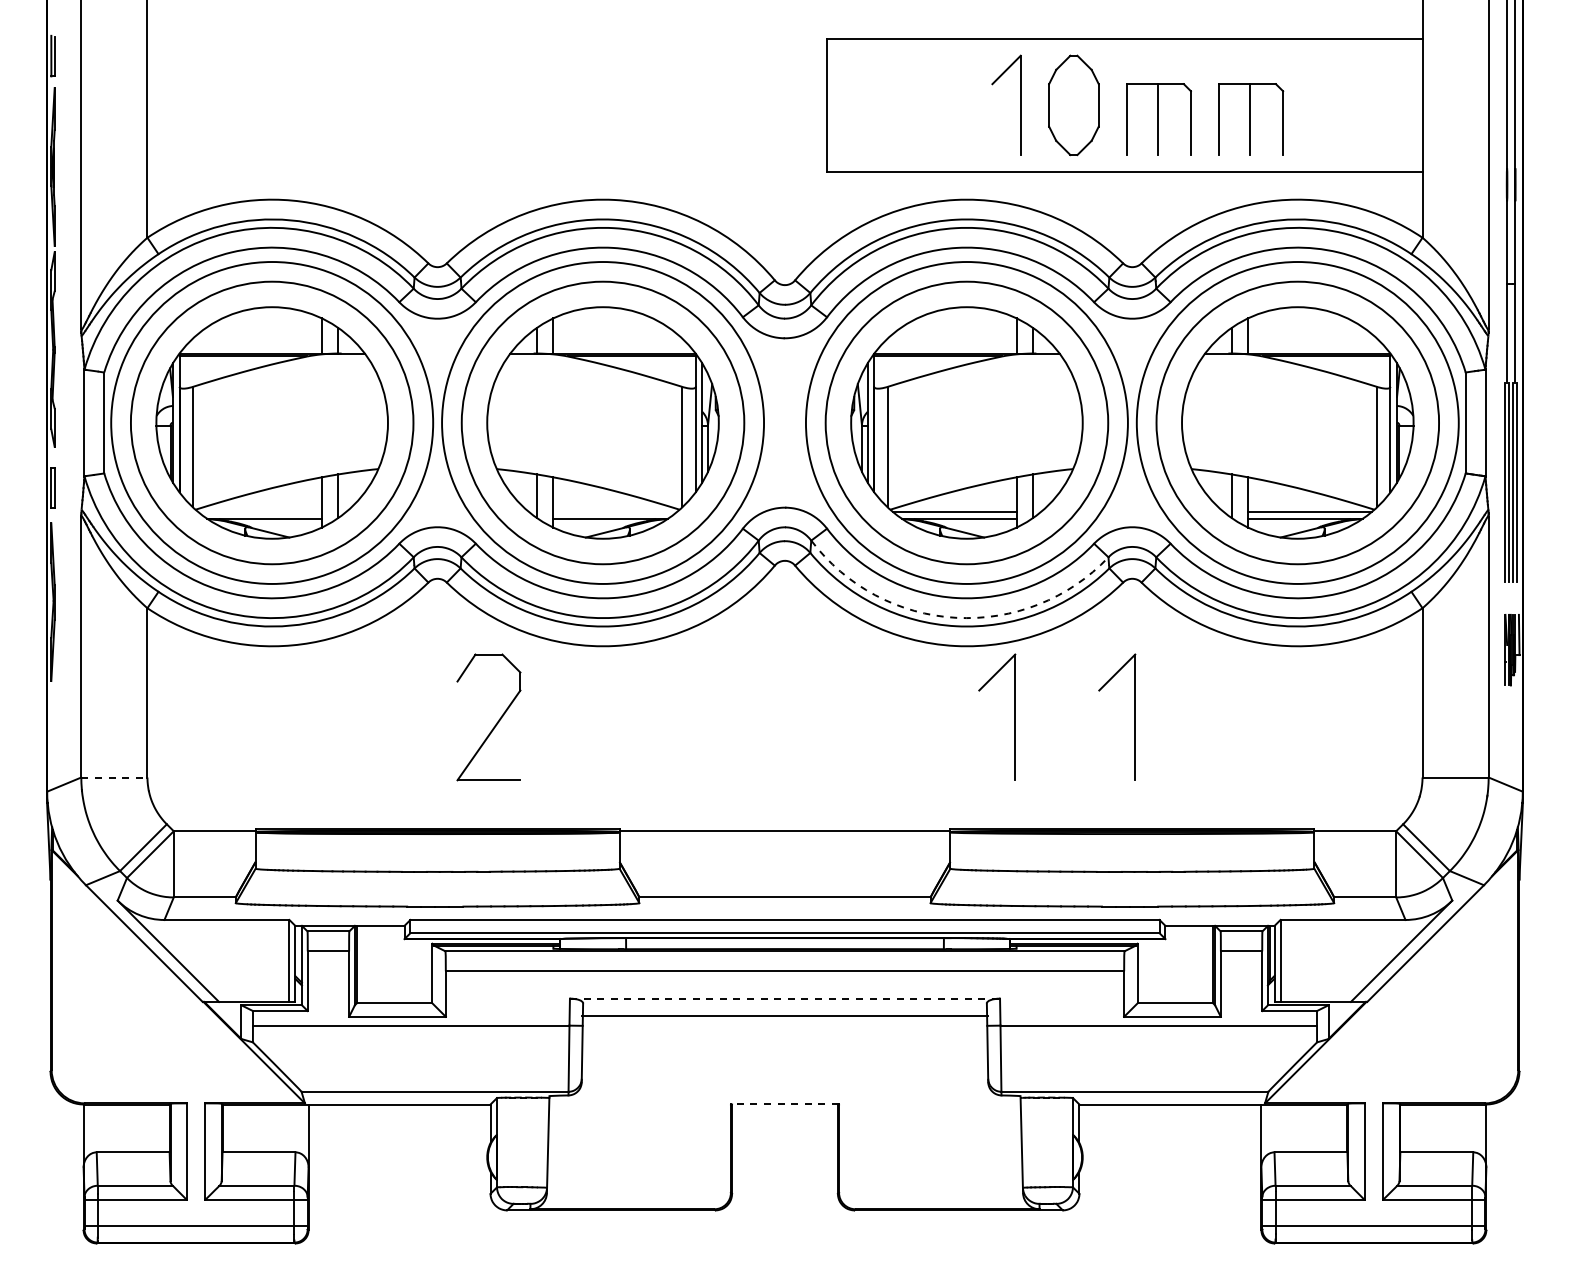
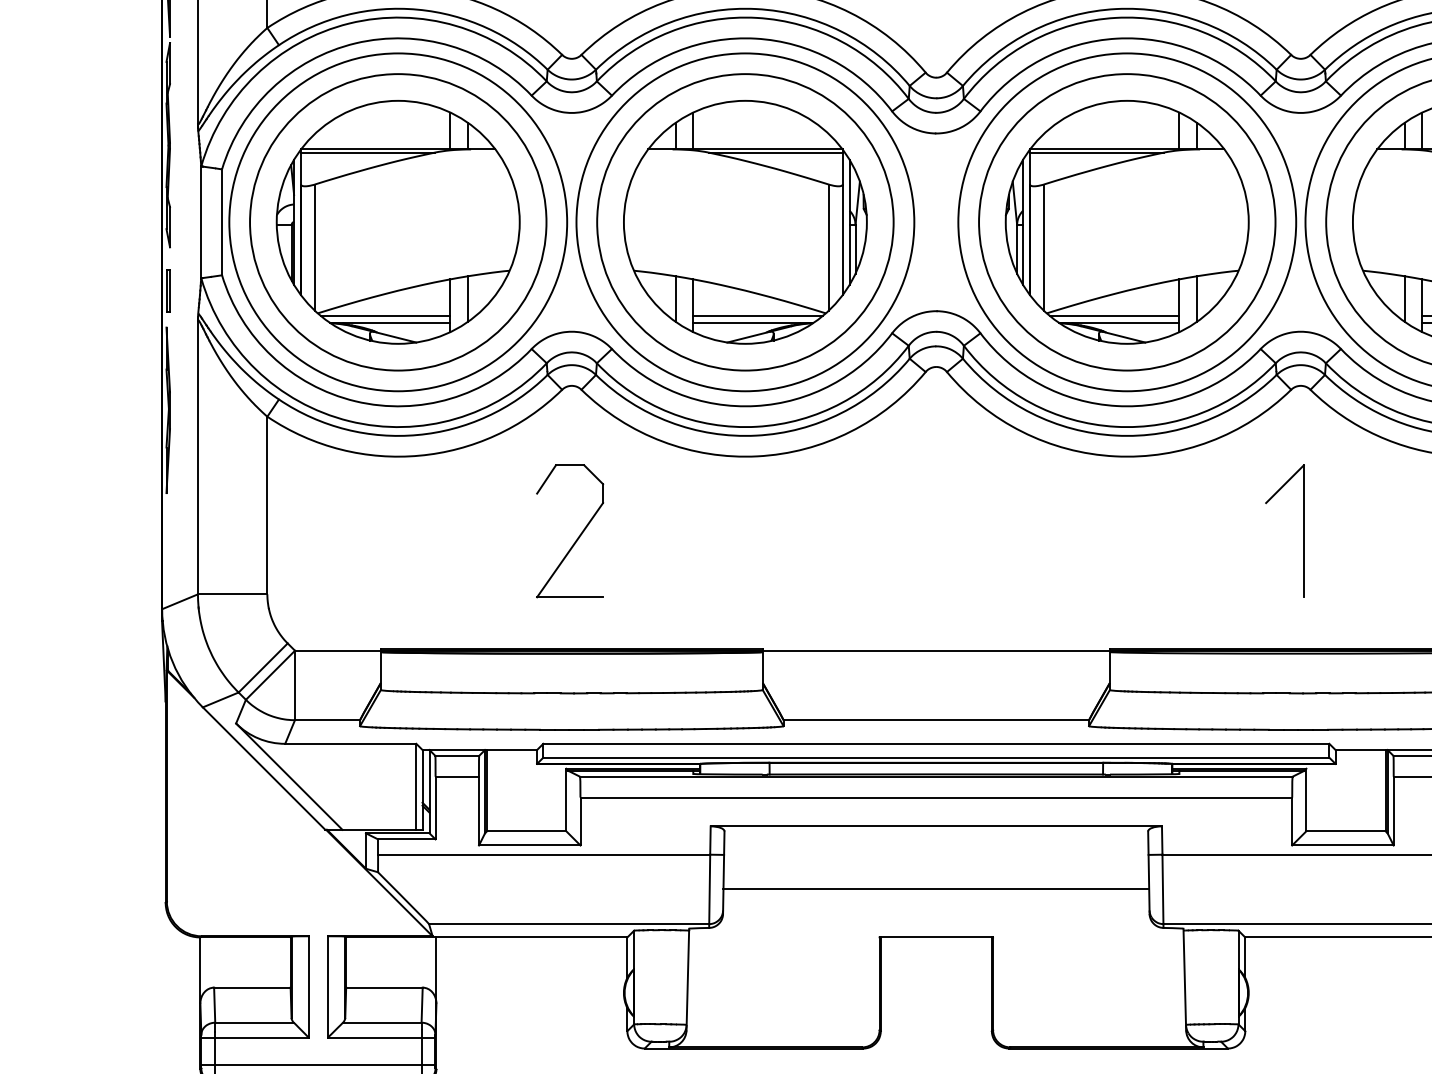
line: (259, 512) -> (384, 316), added
line: (614, 512) -> (757, 316), added
arc: (956, 617) -> (1116, 426), dashed -> solid
part: (1014, 716) -> (1177, 530), removed
part: (496, 722) -> (578, 536), moved
line: (114, 777) -> (232, 594), dashed -> solid
line: (785, 998) -> (936, 826), dashed -> solid
line: (784, 1016) -> (935, 889), moved
line: (784, 1104) -> (935, 937), dashed -> solid

